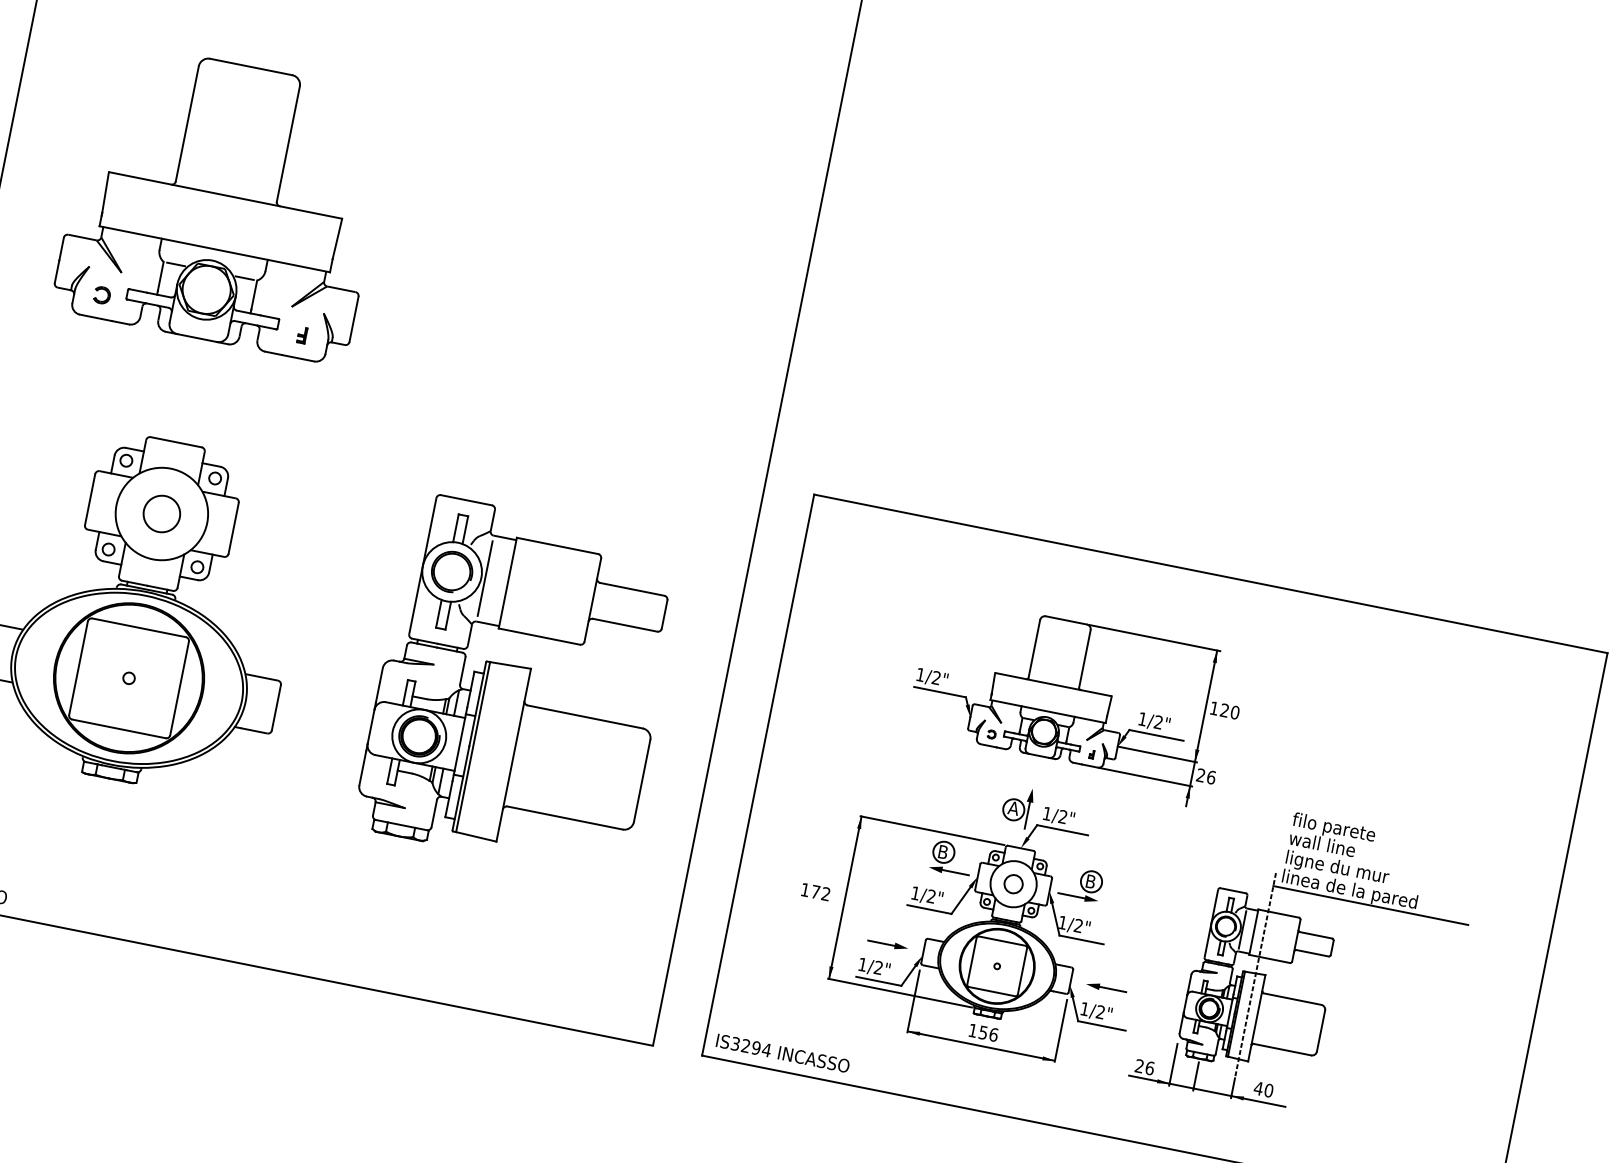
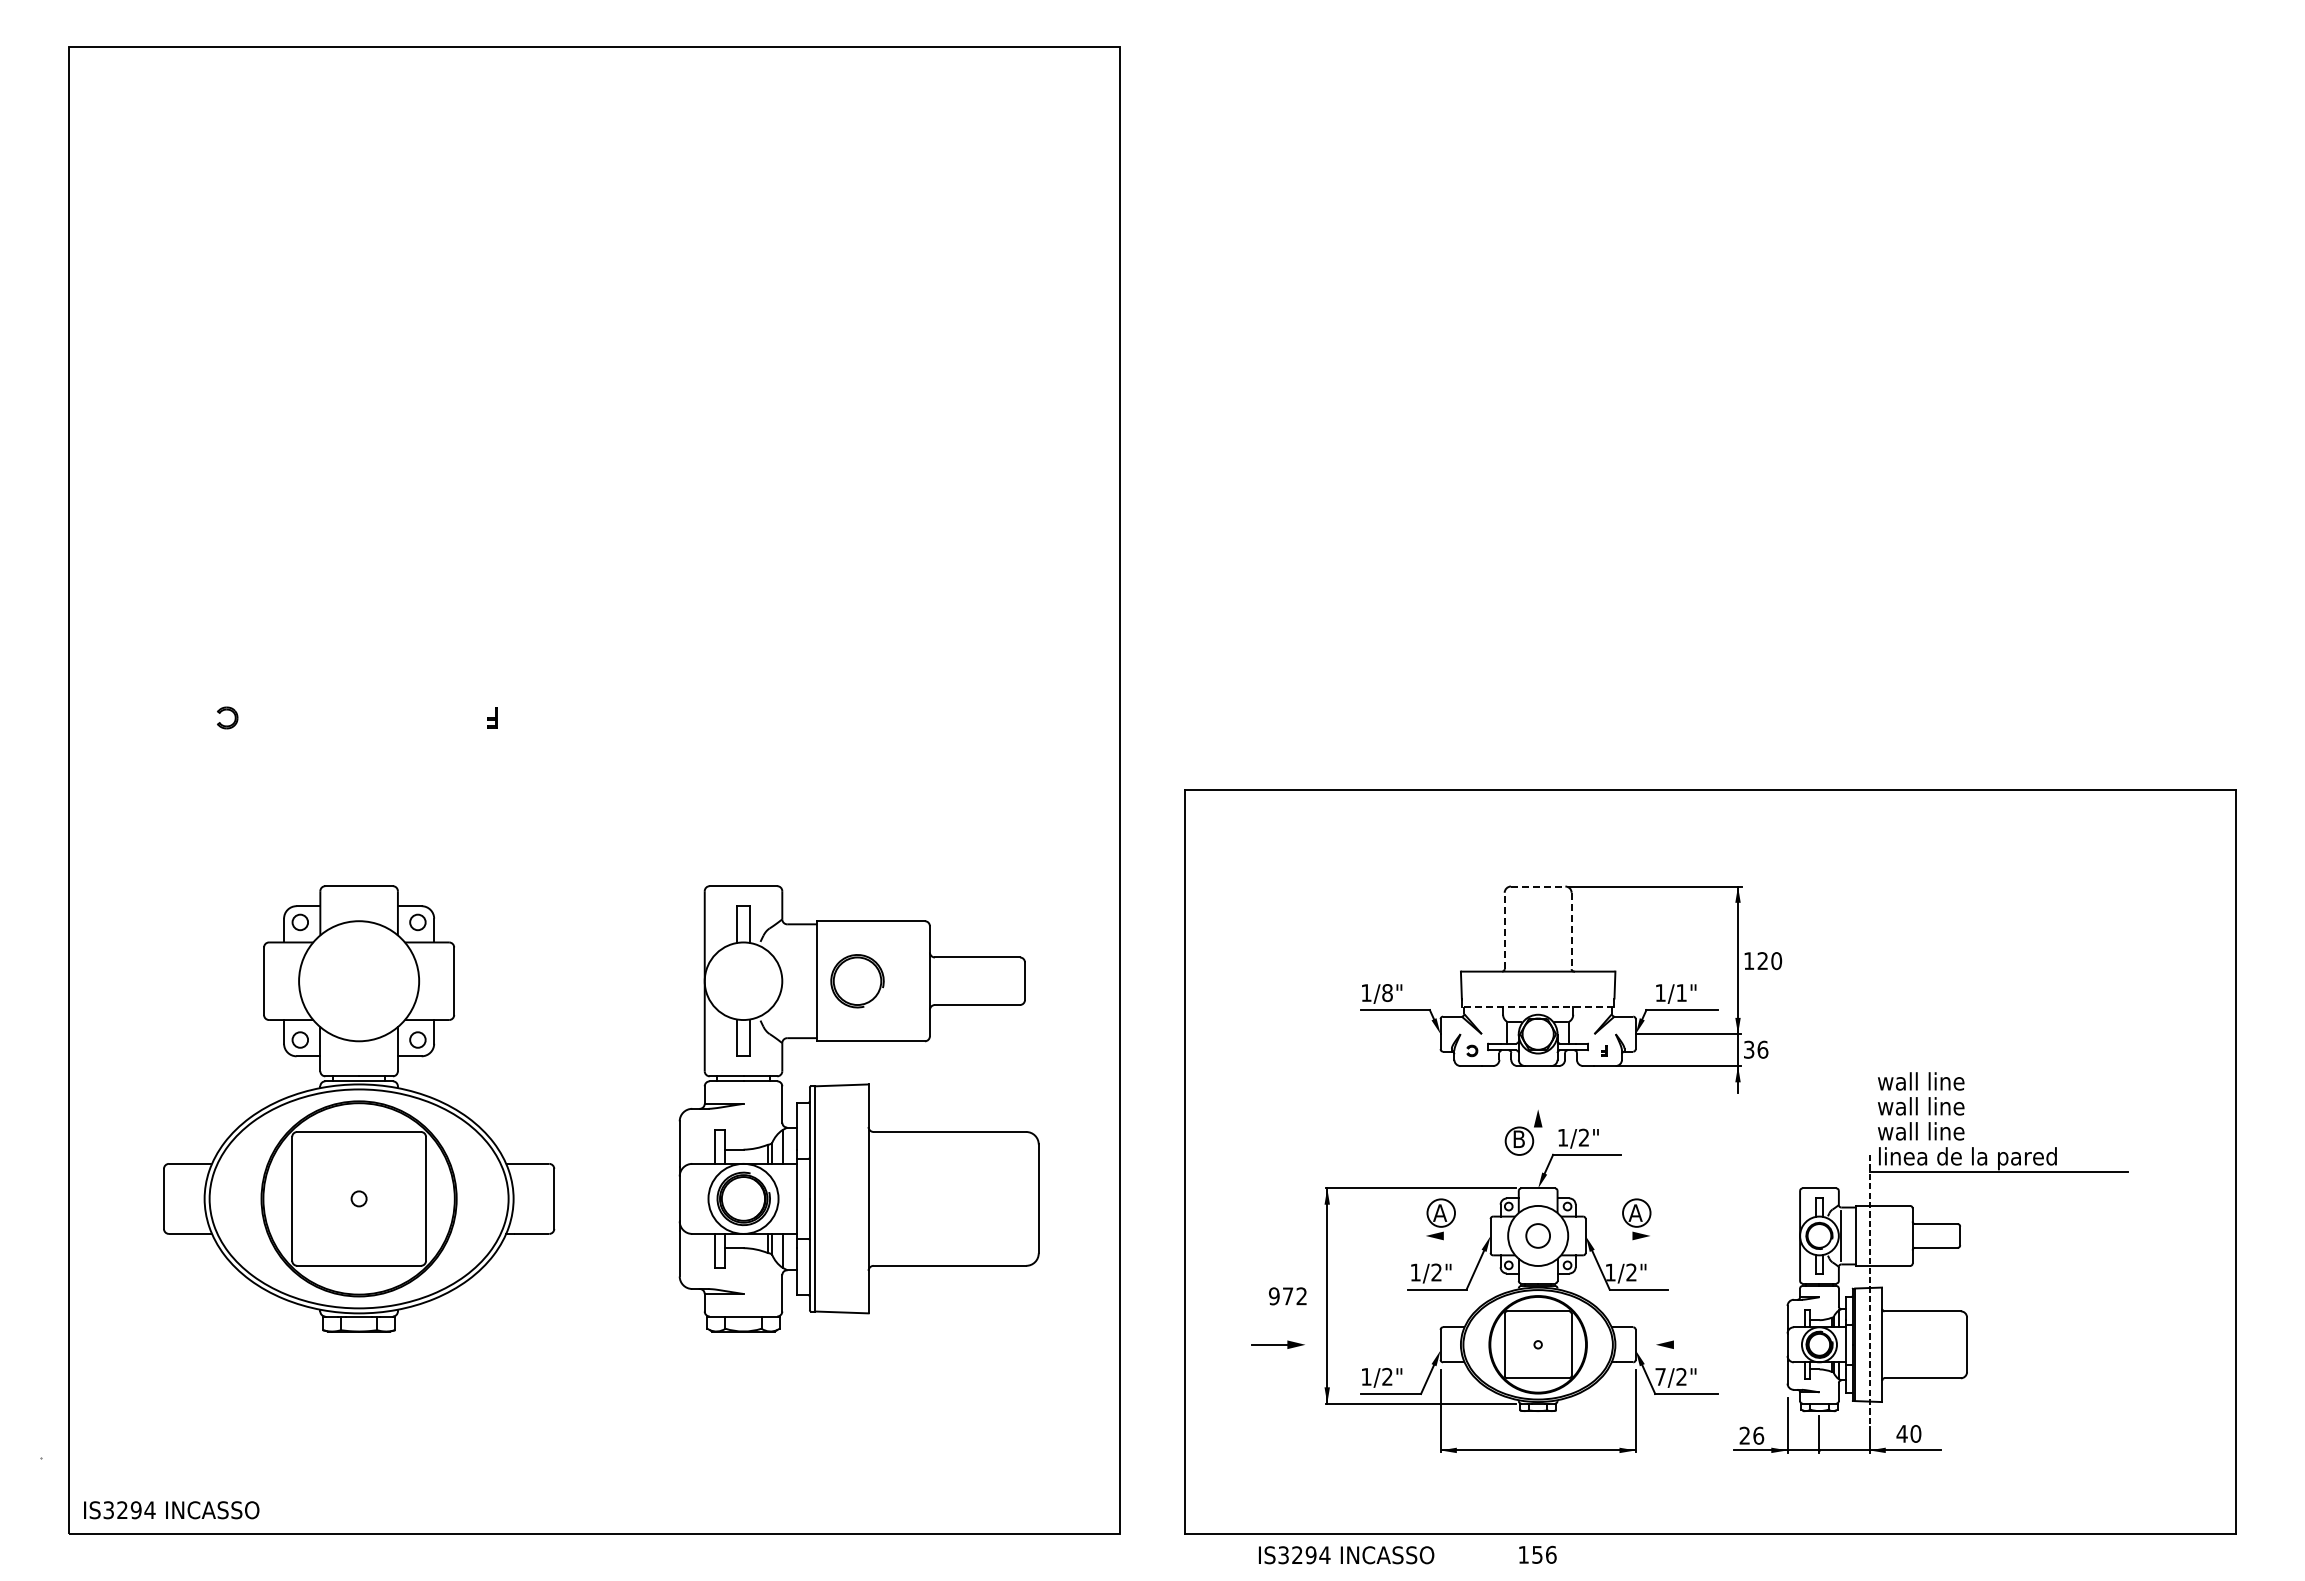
part: (224, 202) -> (359, 568), removed
circle: (161, 513) -> (358, 980), removed
part: (452, 572) -> (857, 981), moved
line: (485, 578) -> (787, 980), removed
line: (1066, 620) -> (1538, 886), solid -> dashed
line: (1034, 648) -> (1504, 930), solid -> dashed
line: (1084, 659) -> (1571, 931), solid -> dashed
text: (936, 678) -> (1387, 993), 1/2" -> 1/8"
line: (1047, 711) -> (1537, 1007), solid -> dashed
text: (1158, 722) -> (1681, 992), 1/2" -> 1/1"
text: (1201, 775) -> (1749, 1049), 26 -> 36
text: (1013, 807) -> (1518, 1138), A -> B
line: (1027, 815) -> (1538, 1144), removed
text: (1333, 828) -> (1931, 1083), filo parete -> wall line
text: (943, 851) -> (1440, 1212), B -> A
text: (1336, 868) -> (1945, 1133), ligne du mur -> wall line
line: (955, 872) -> (1460, 1235), removed
text: (1090, 881) -> (1635, 1212), B -> A
text: (804, 889) -> (1273, 1296), 172 -> 972
line: (1071, 895) -> (1614, 1235), removed
part: (887, 944) -> (1277, 1344), moved
line: (1112, 989) -> (1690, 1344), removed
text: (1084, 1008) -> (1660, 1376), 1/2" -> 7/2"
text: (983, 1032) -> (1537, 1554), moved
text: (782, 1053) -> (1346, 1555), moved

